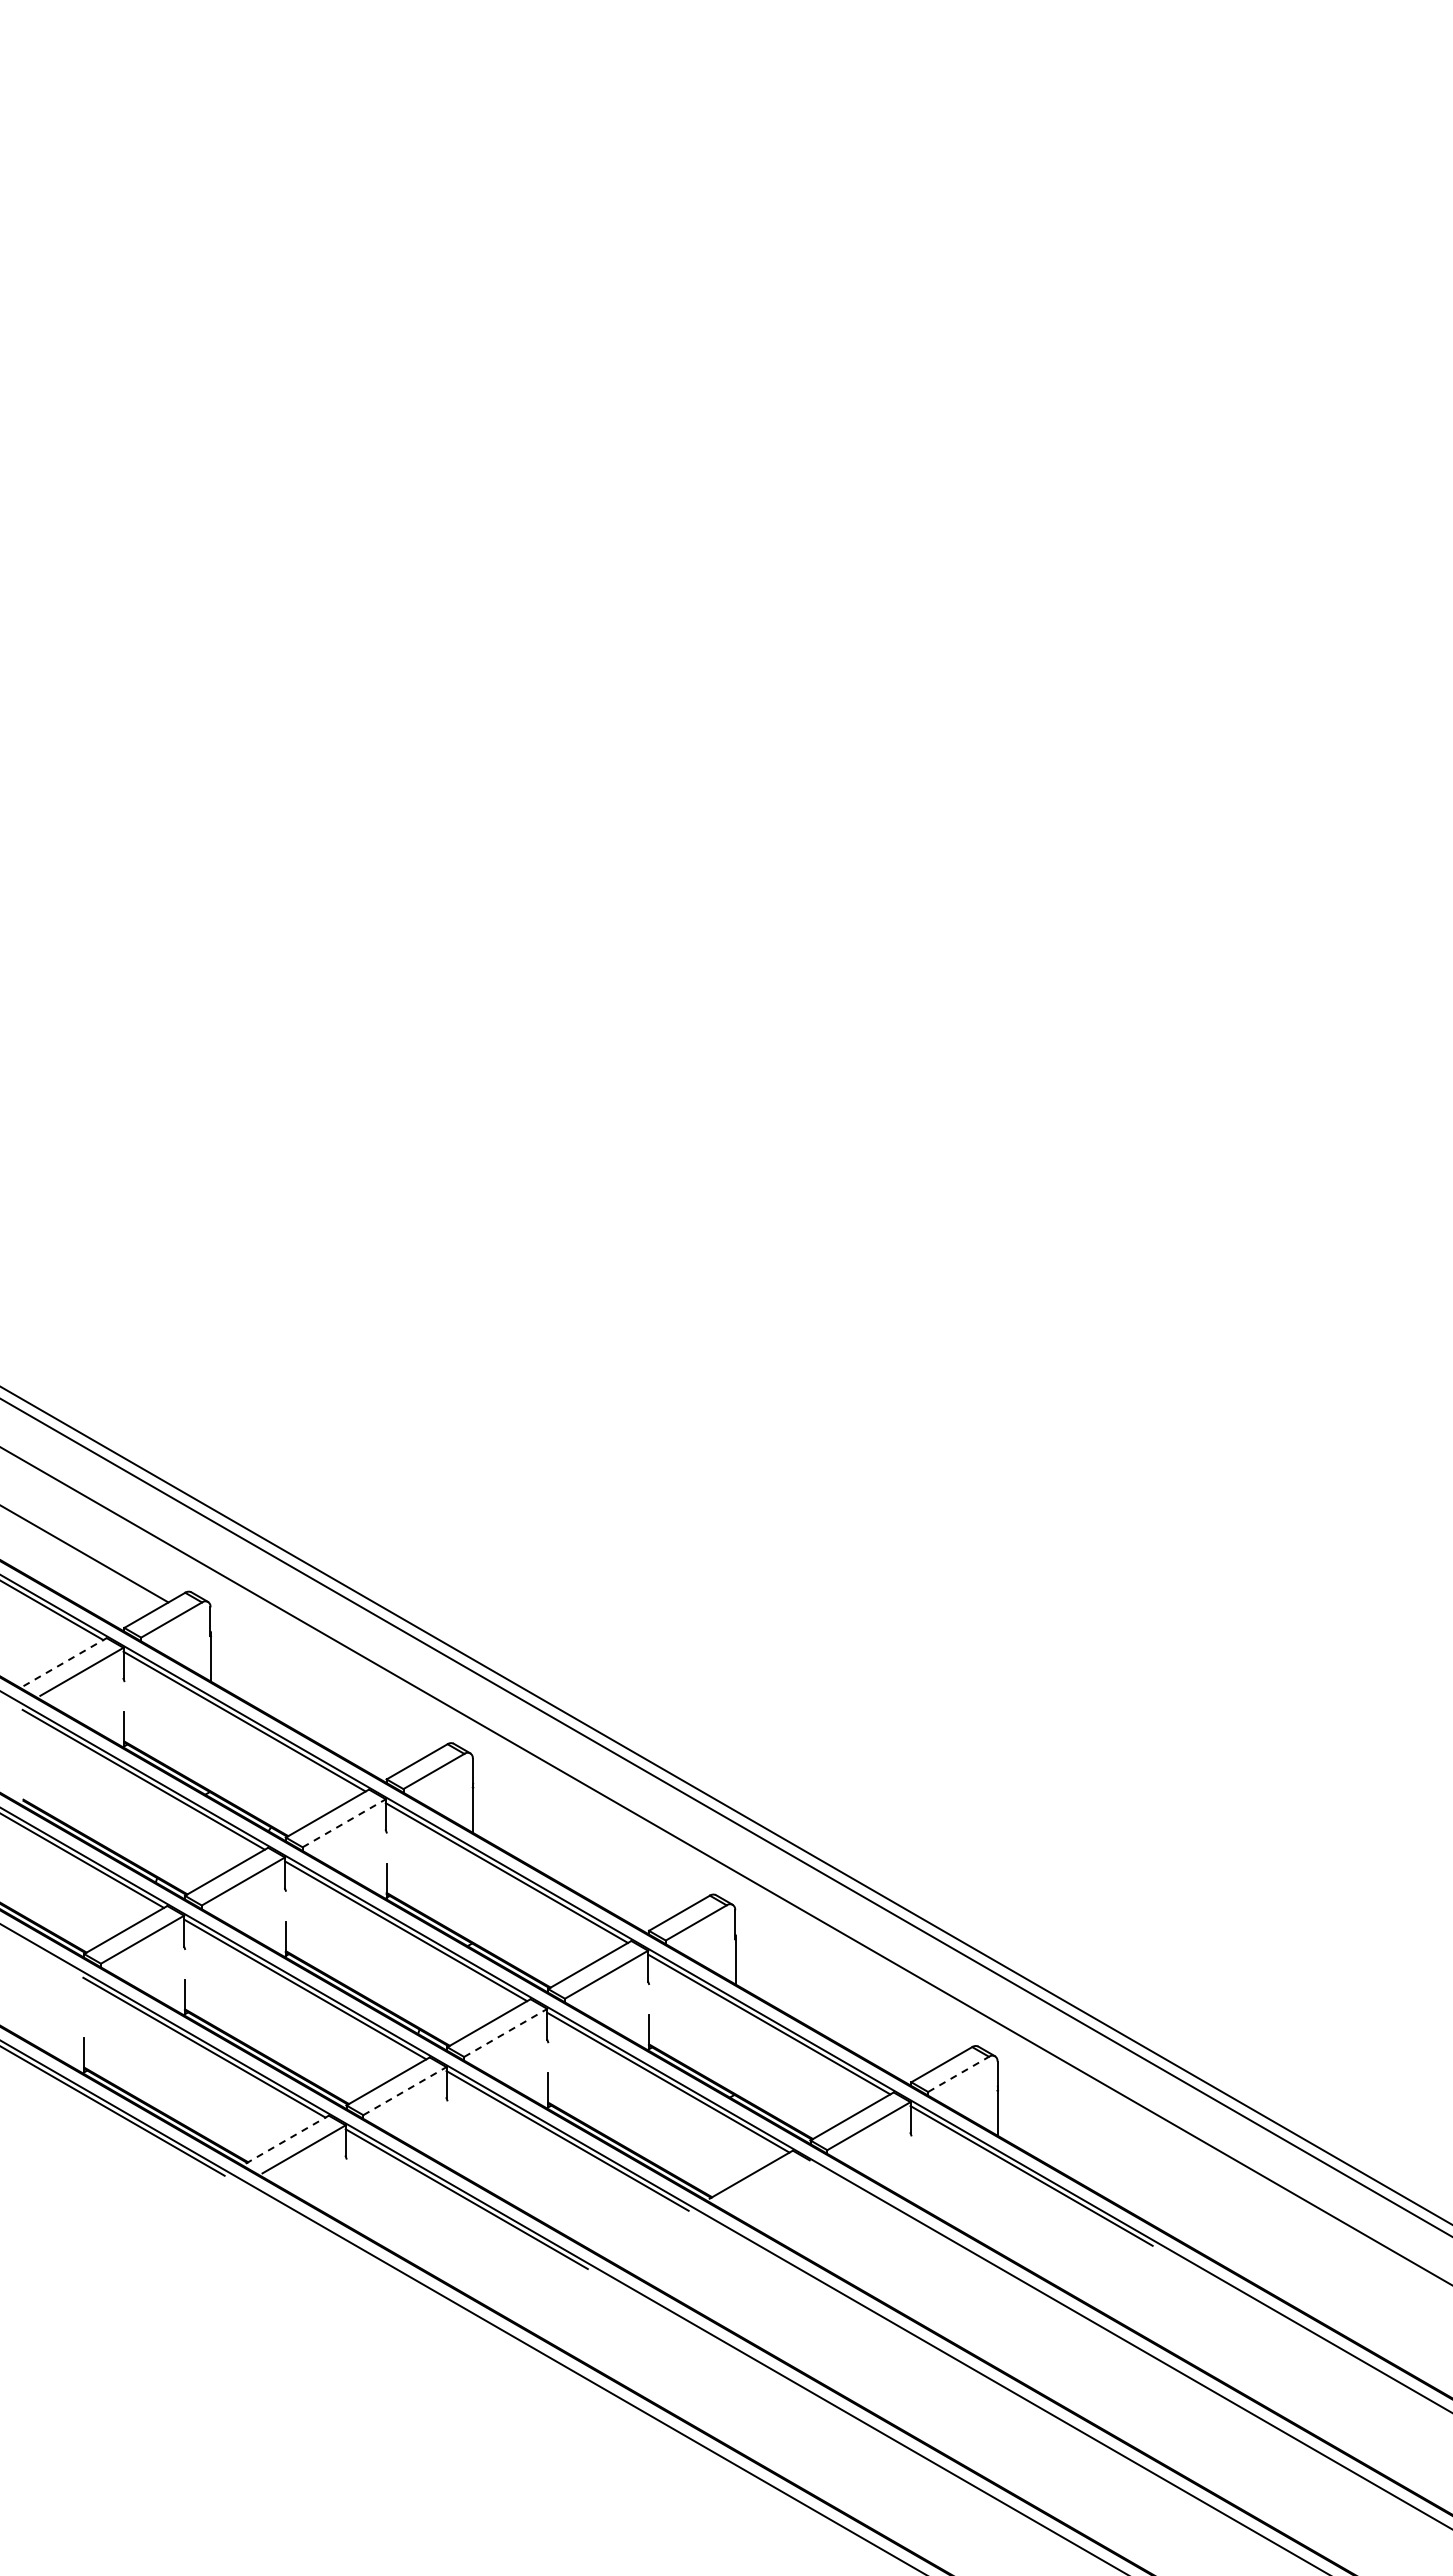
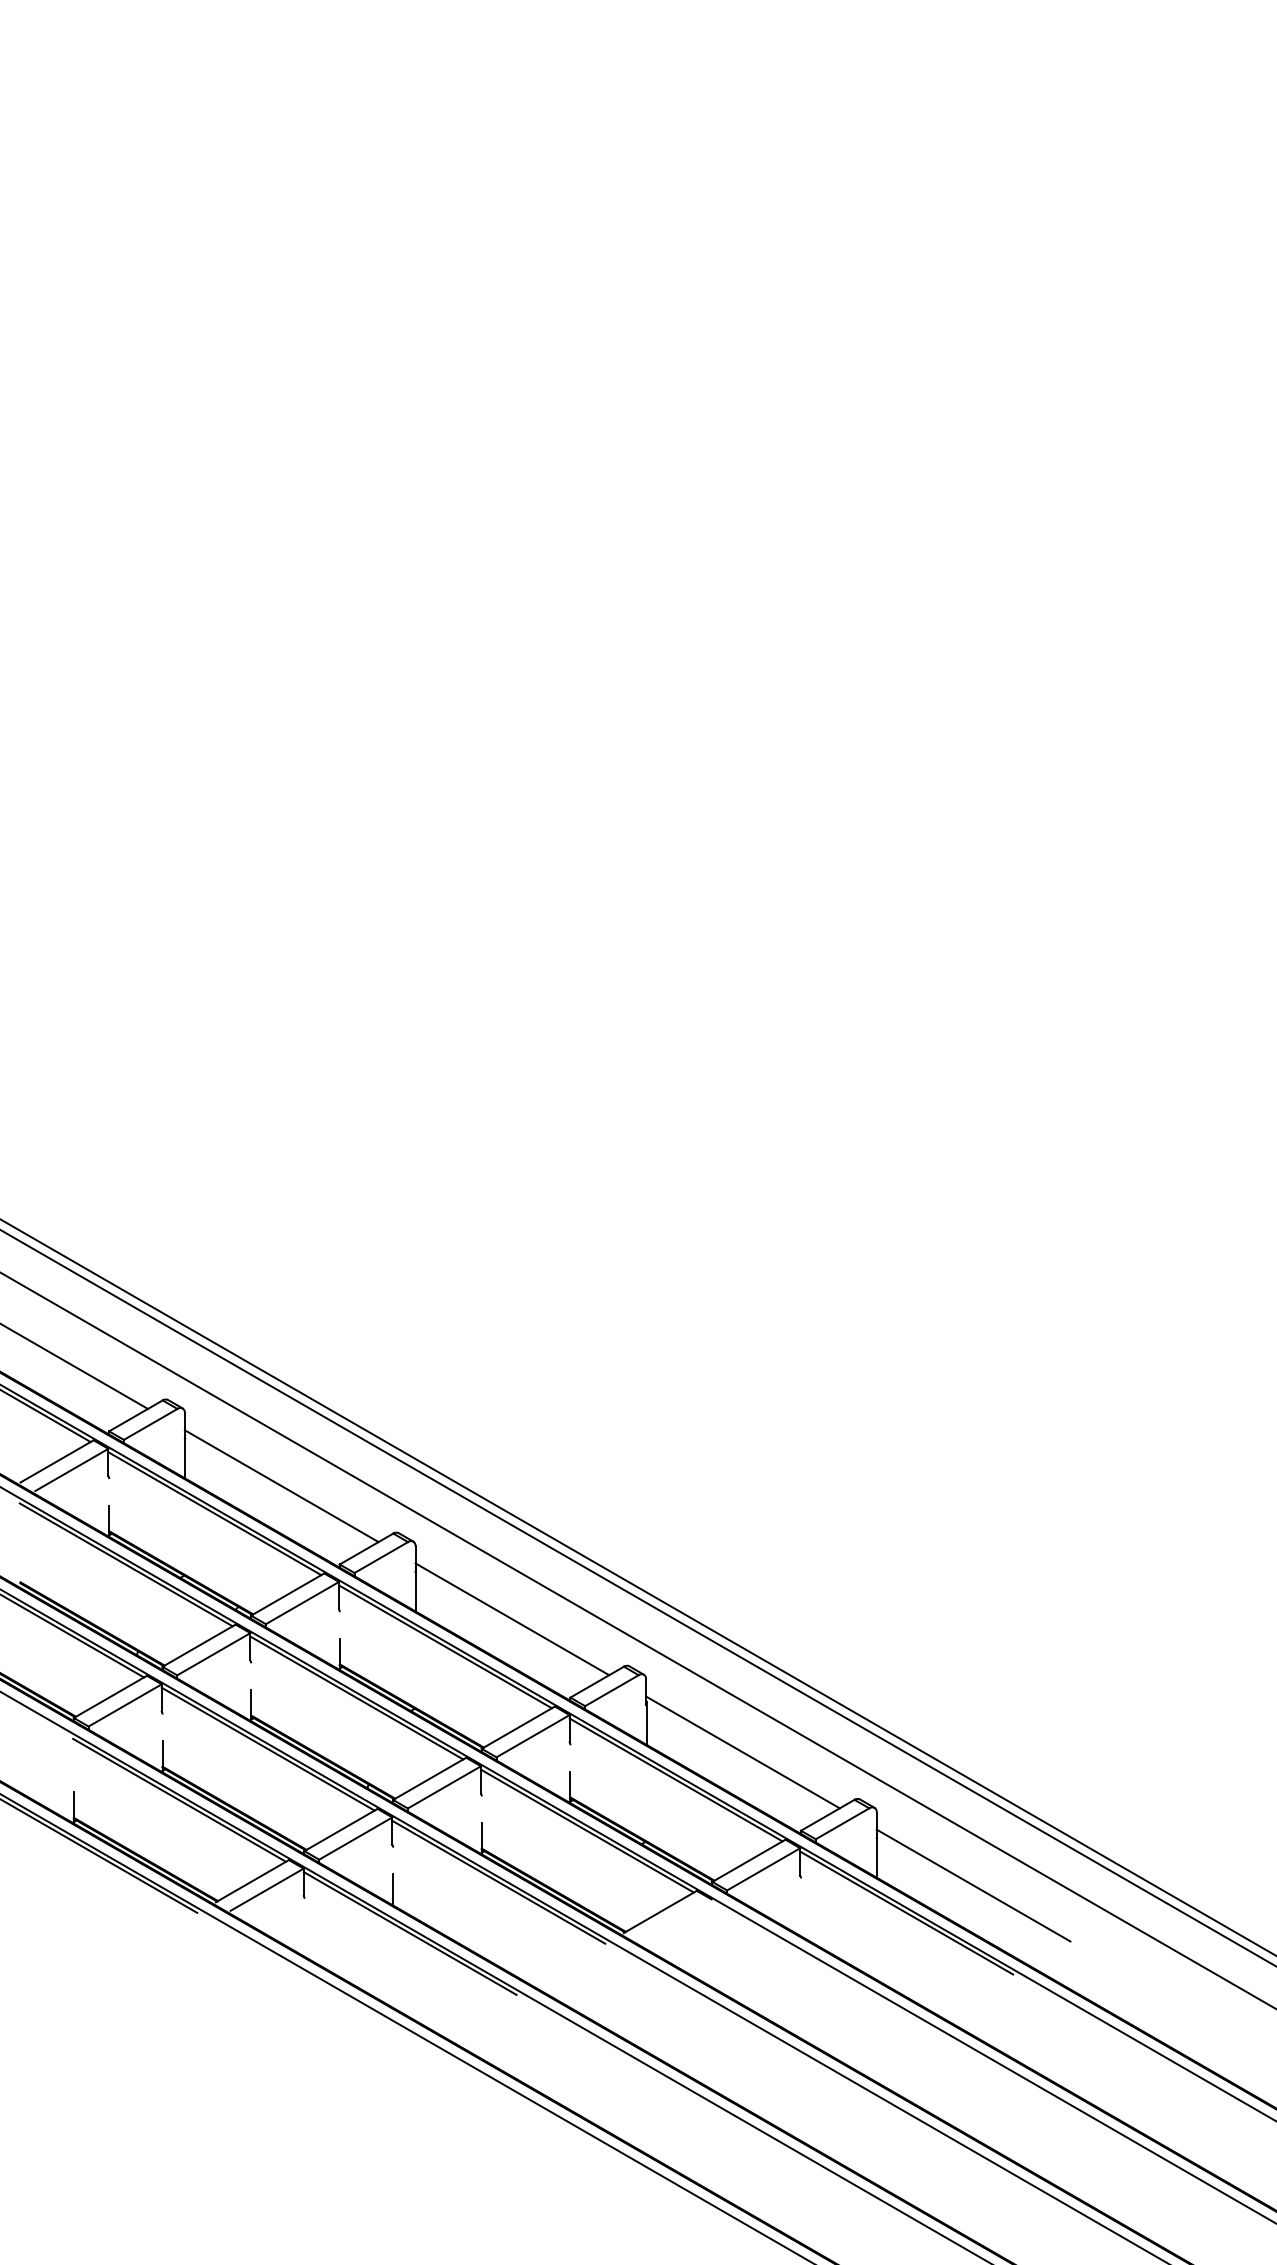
line: (65, 1661) -> (57, 1460), dashed -> solid
line: (320, 1689) -> (281, 1485), added
line: (344, 1823) -> (302, 1603), dashed -> solid
line: (582, 1841) -> (511, 1619), added
line: (845, 1992) -> (743, 1751), added
line: (506, 2032) -> (445, 1786), dashed -> solid
line: (959, 2074) -> (843, 1823), dashed -> solid
line: (405, 2090) -> (356, 1837), dashed -> solid
line: (287, 2139) -> (252, 1881), dashed -> solid
line: (1107, 2144) -> (973, 1885), added
line: (447, 2148) -> (393, 1888), added

